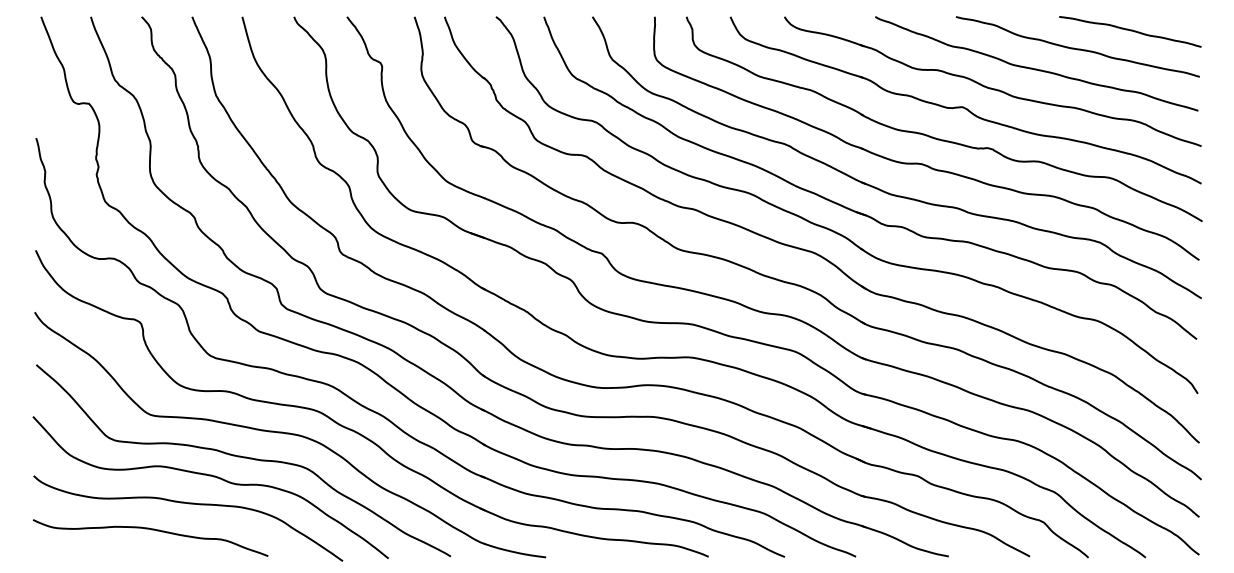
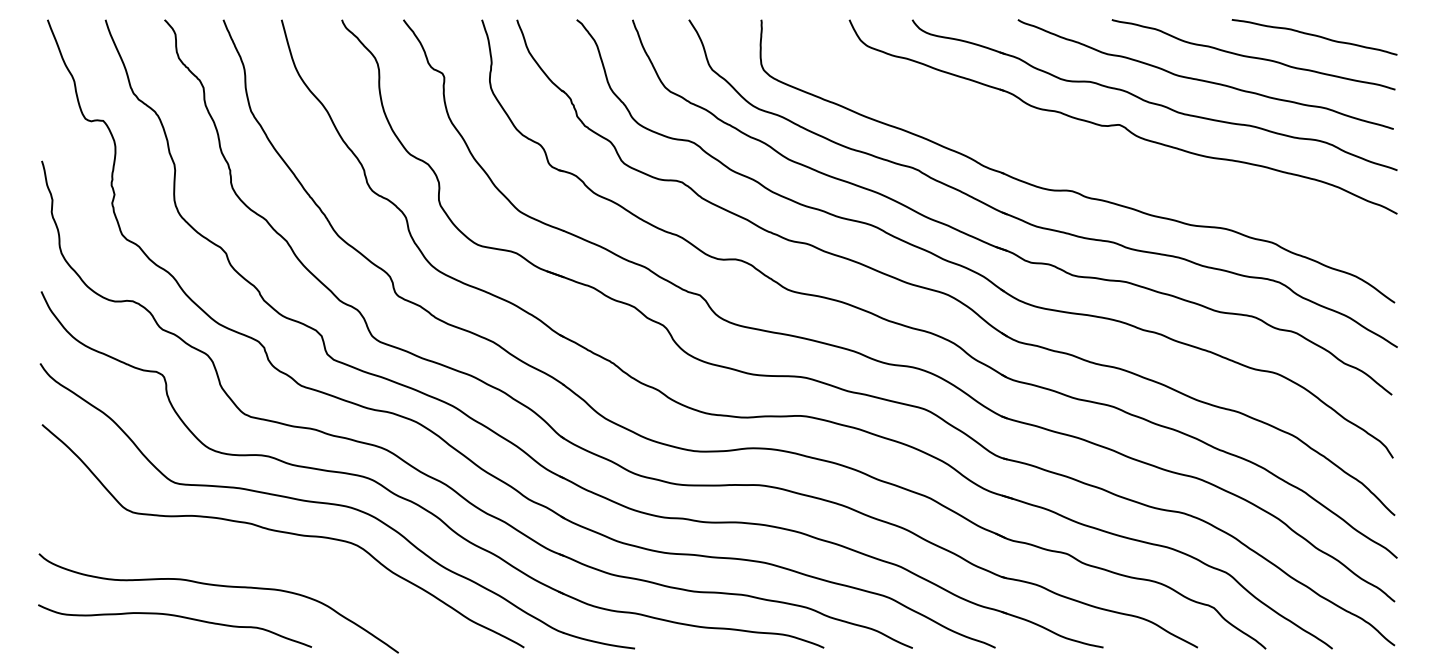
part: (939, 138) -> (1092, 161), removed
curve: (213, 477) -> (248, 555), removed

